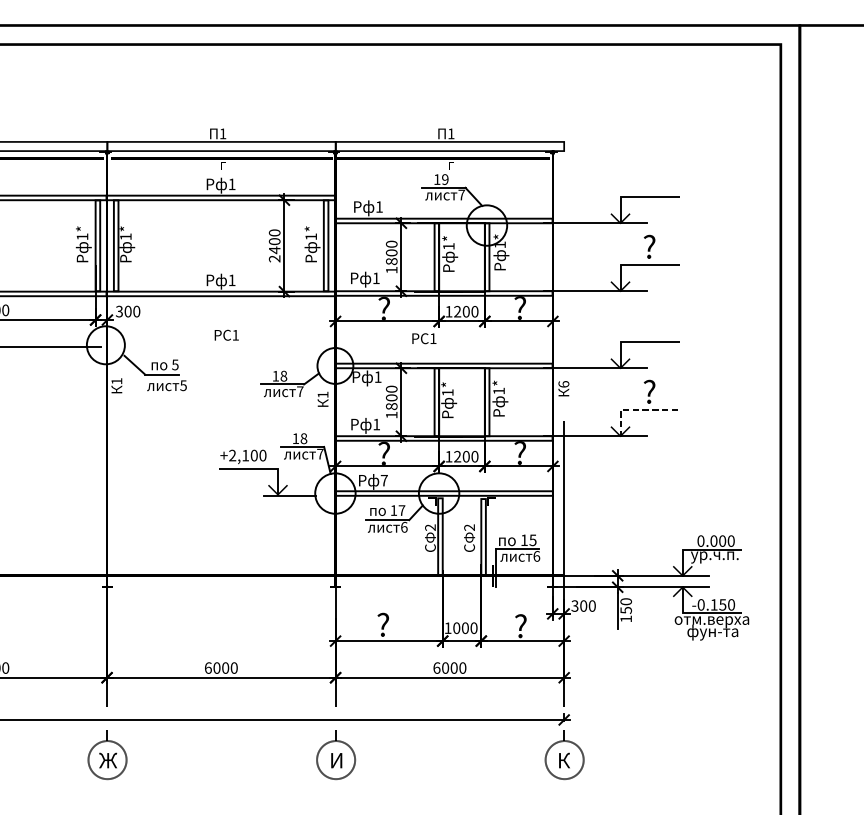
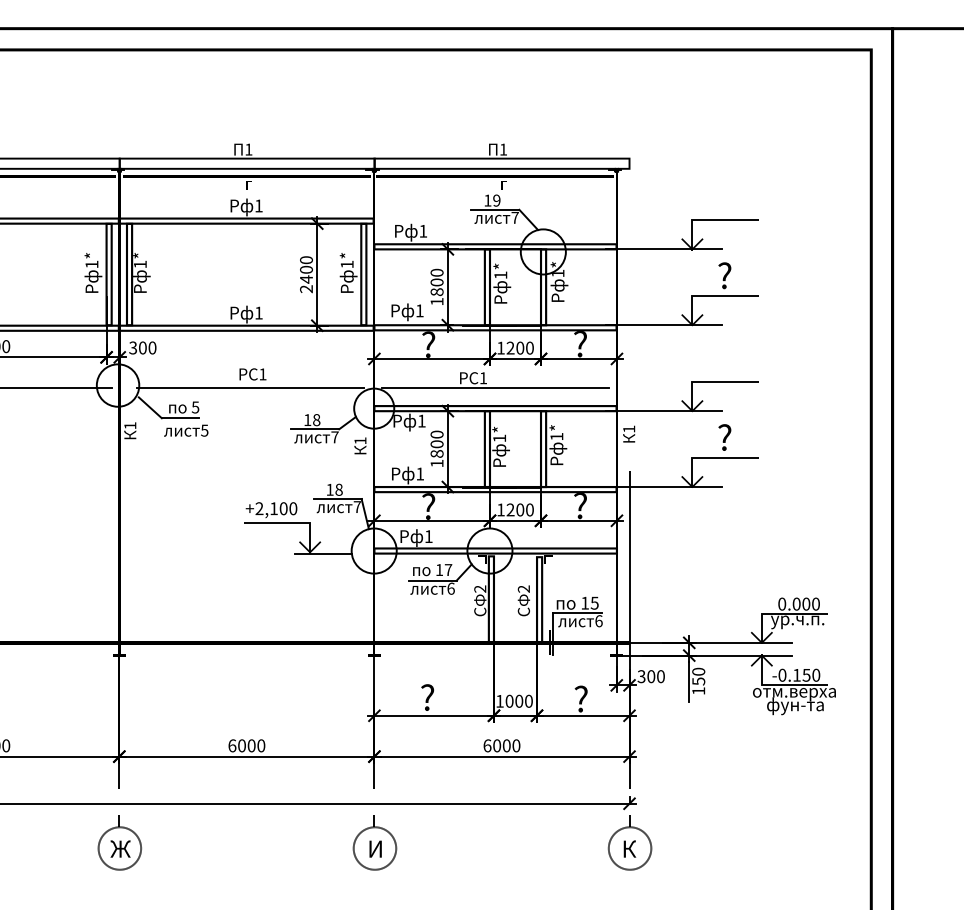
line: (224, 347) -> (250, 387), added
line: (444, 347) -> (495, 387), added
text: (564, 383) -> (629, 428), 6 -> 1
line: (636, 409) -> (710, 457), dashed -> solid
text: (384, 480) -> (428, 536), 7 -> 1

